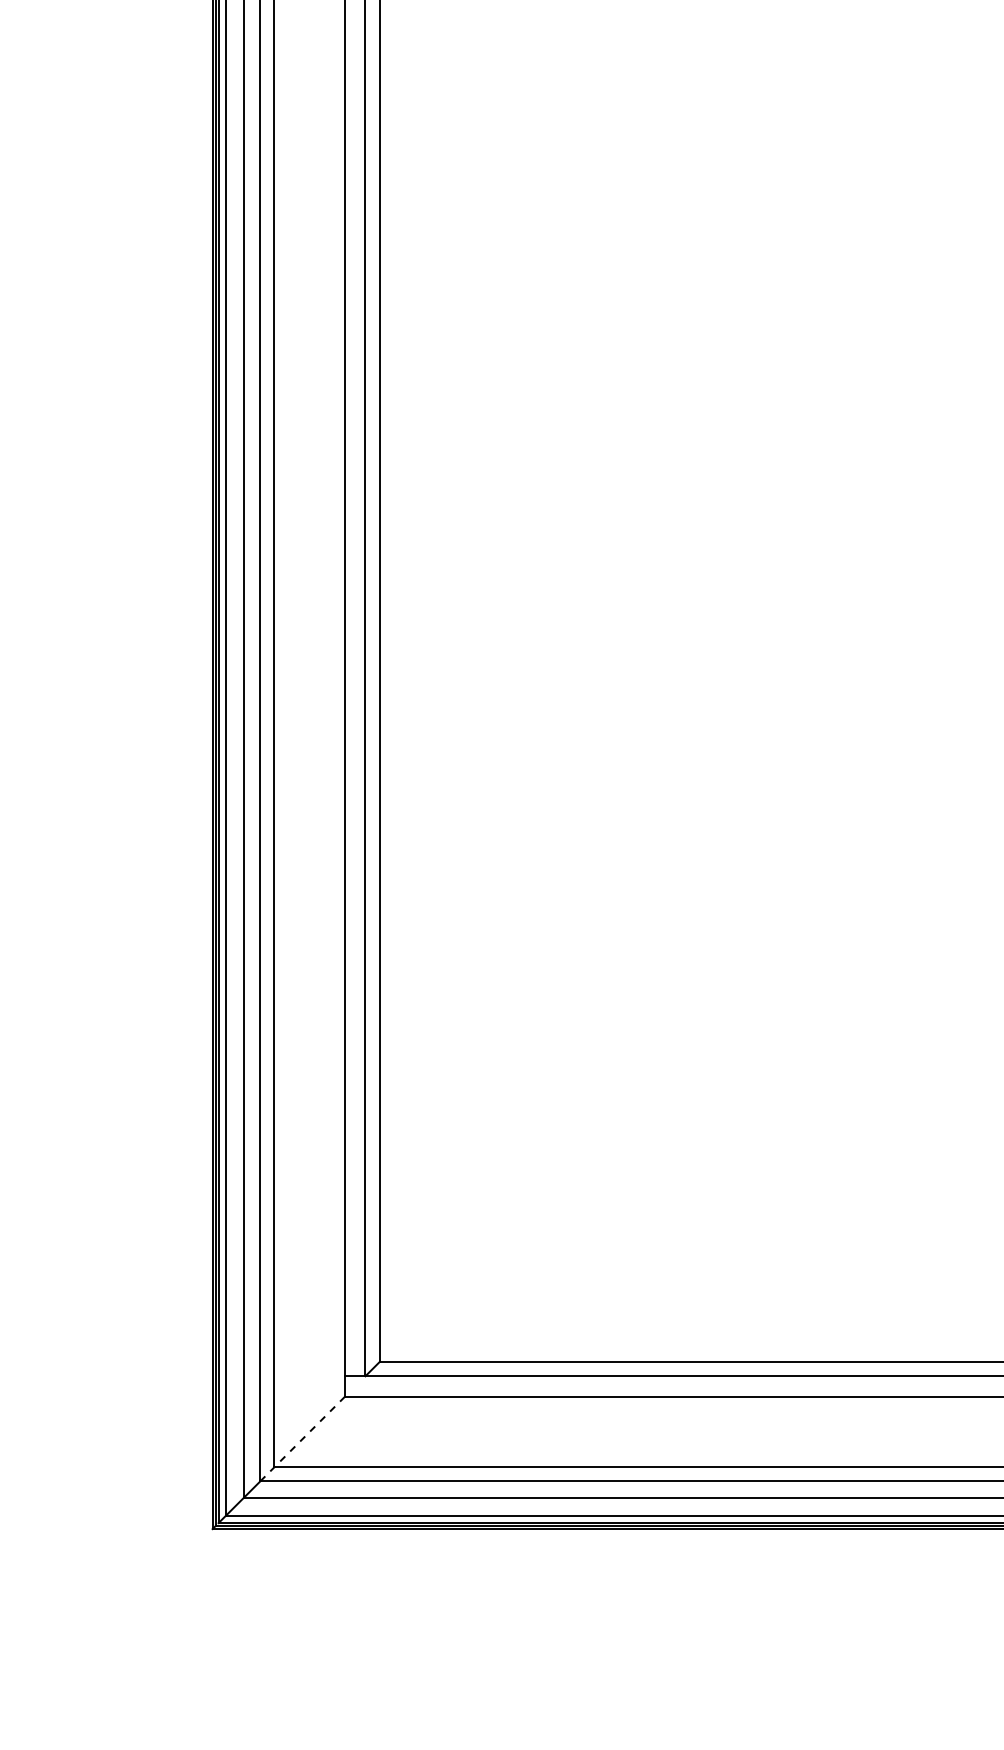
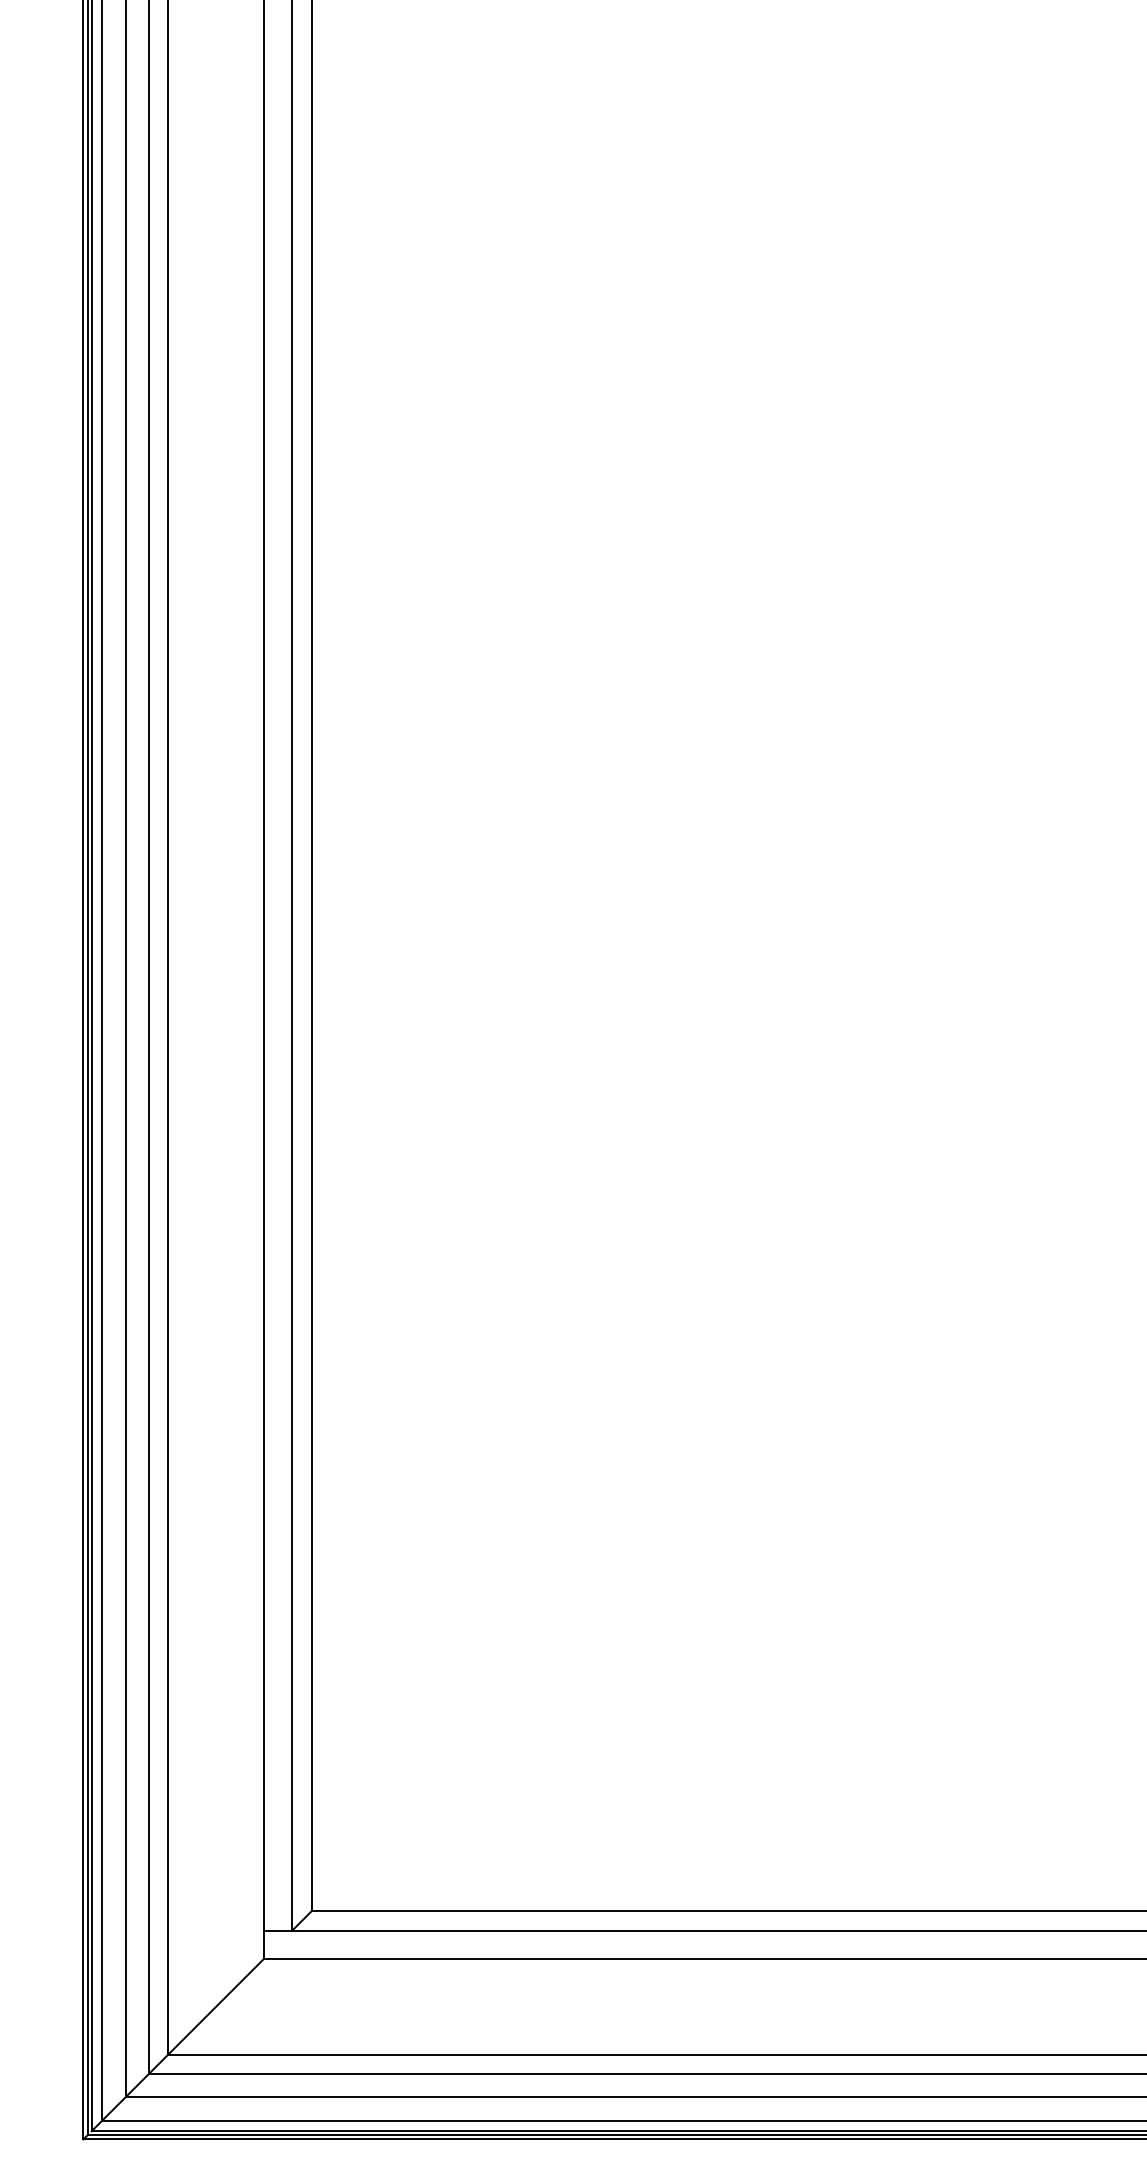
line: (302, 1439) -> (206, 2017), dashed -> solid

